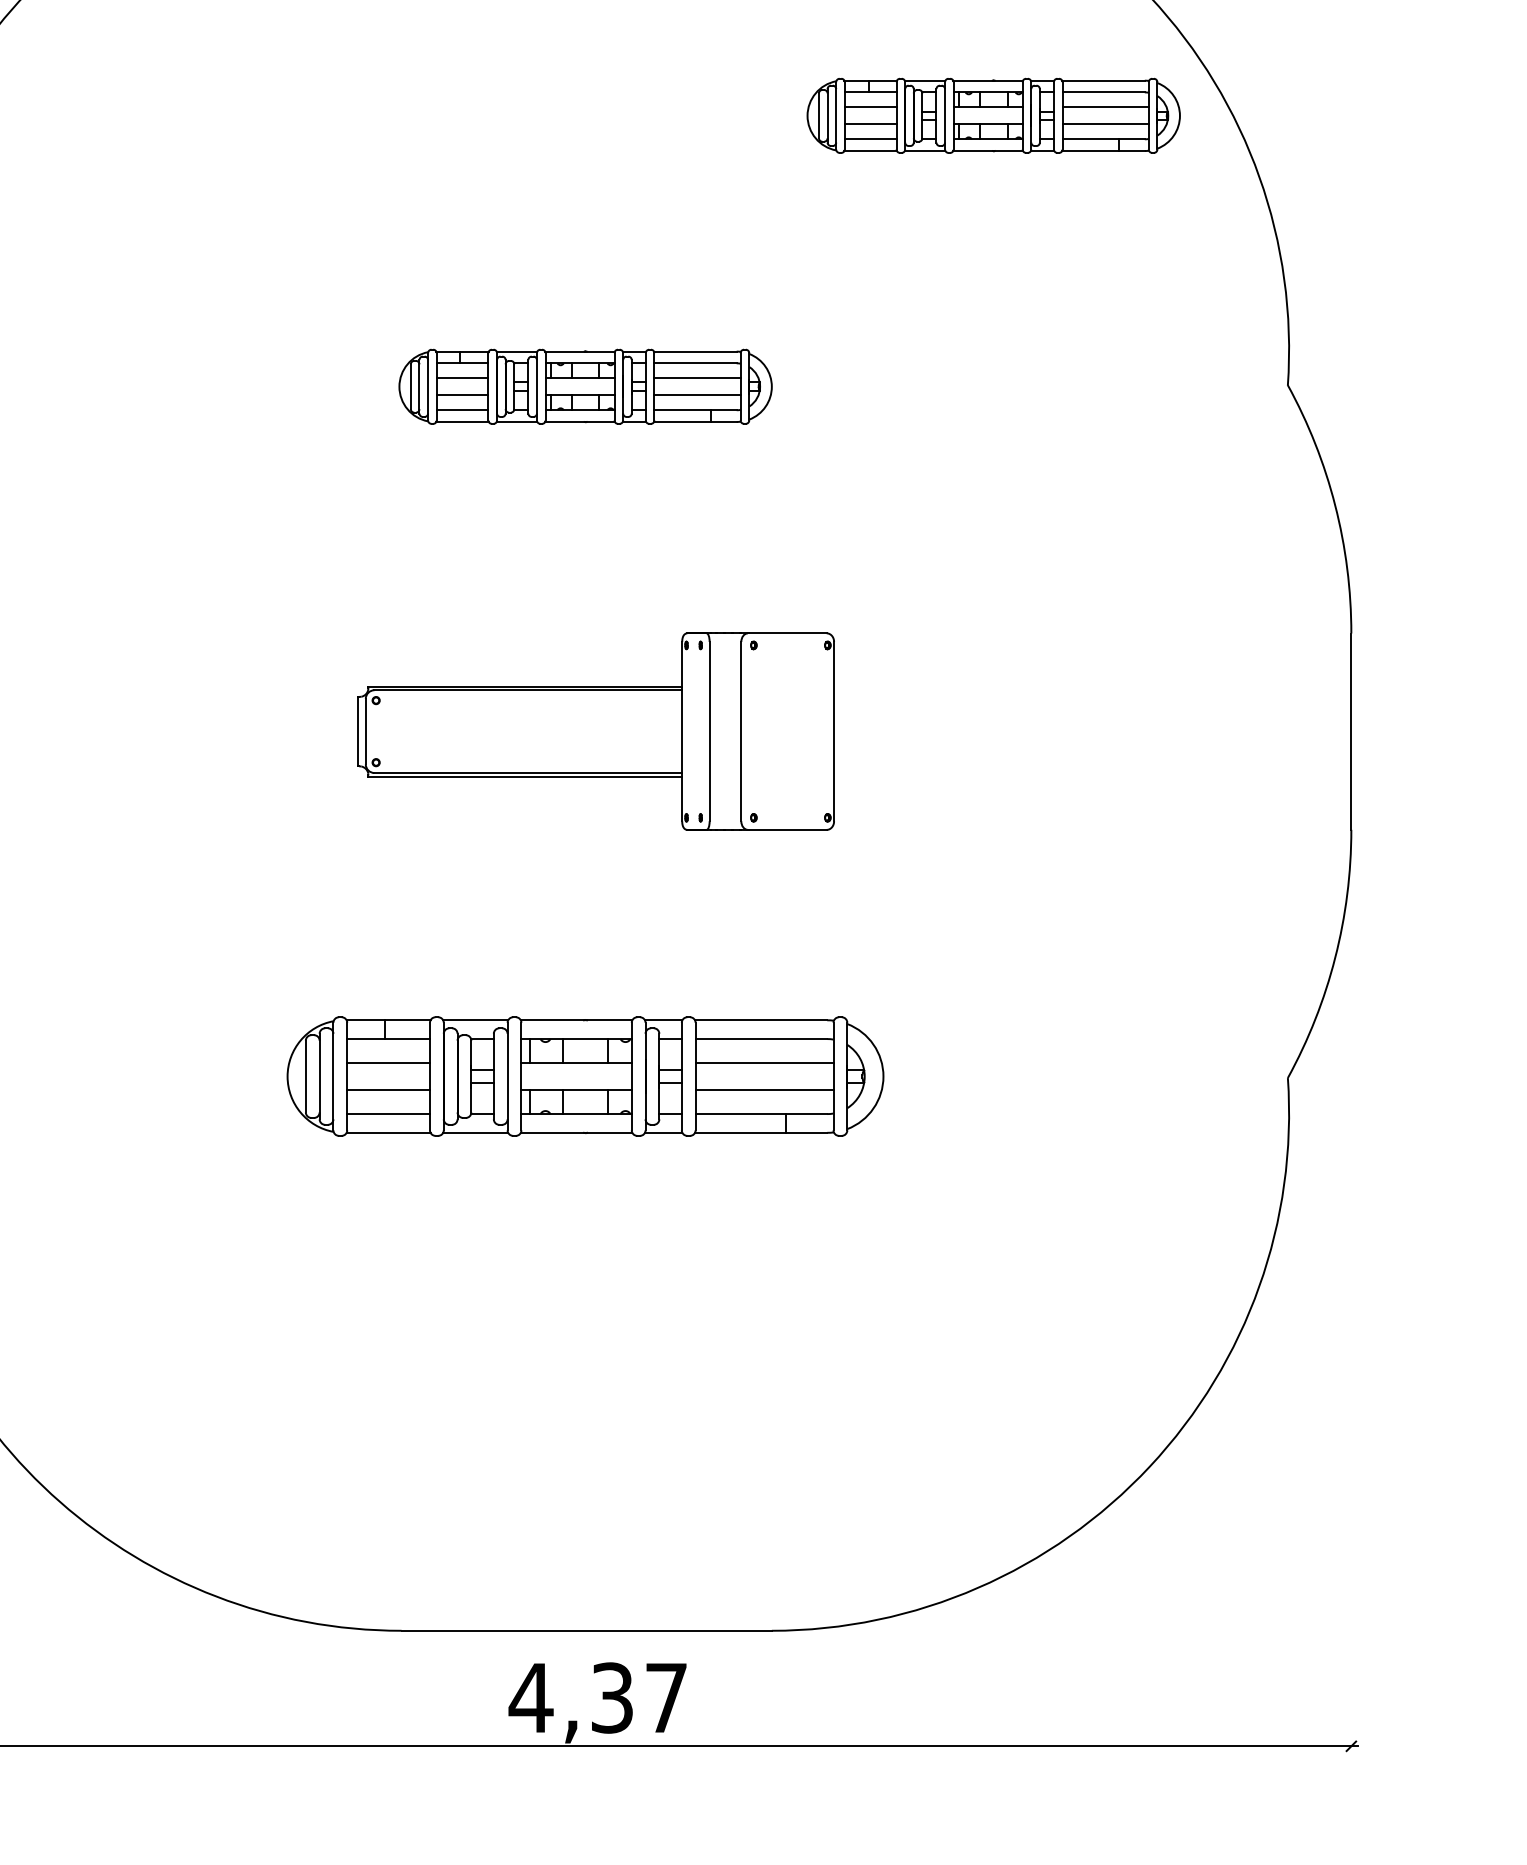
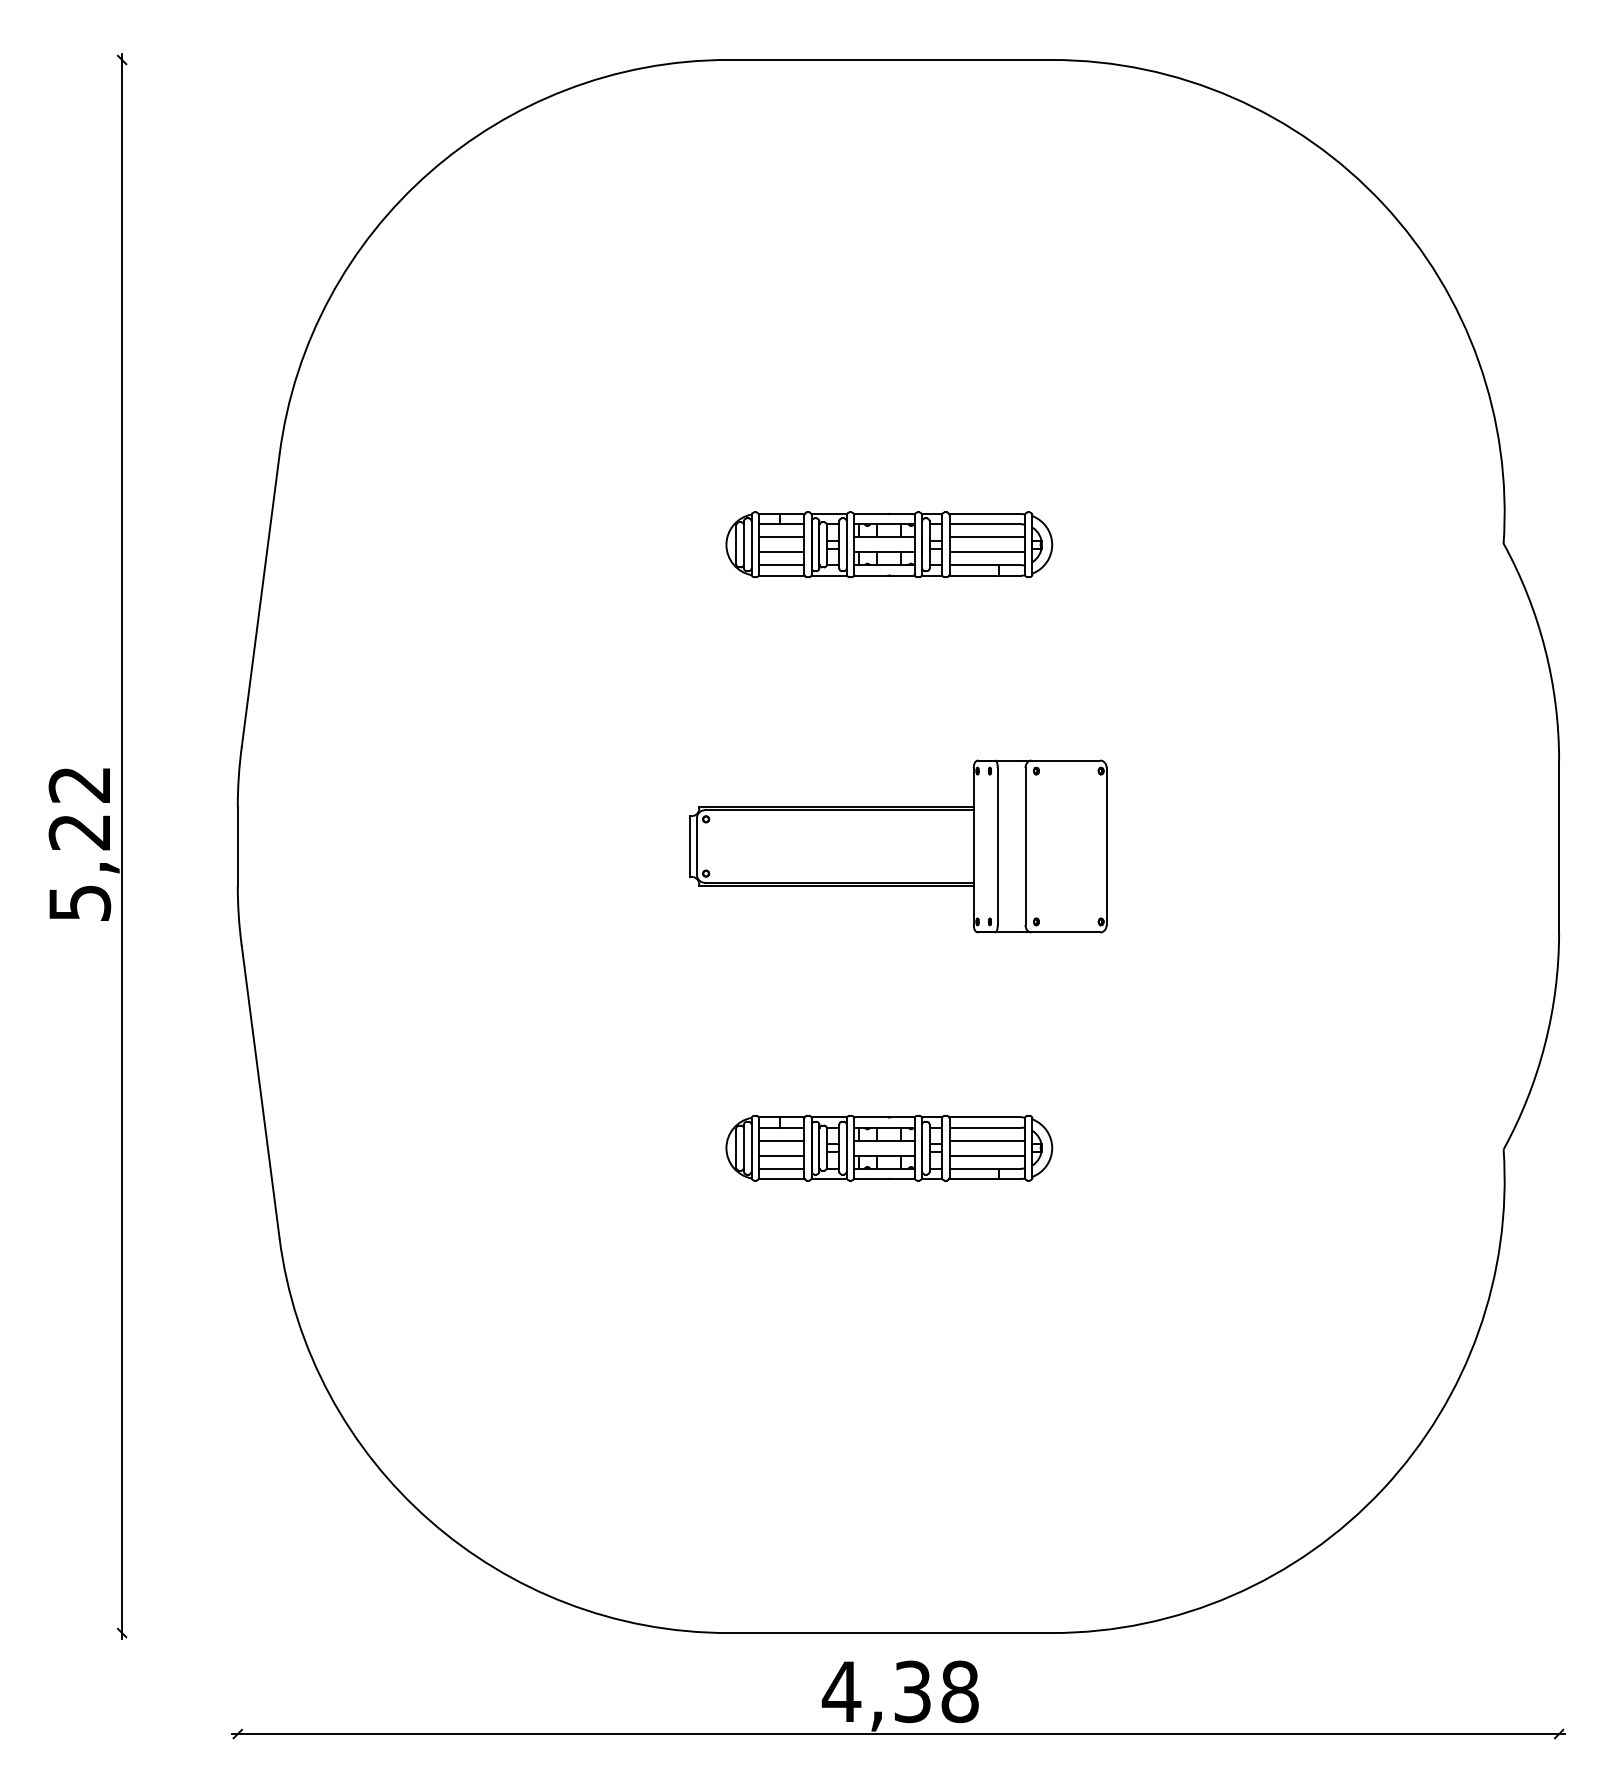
part: (993, 115) -> (1246, 307), removed
part: (585, 1075) -> (889, 1147), size x0.62
text: (665, 1697) -> (959, 1691), 4,37 -> 4,38

